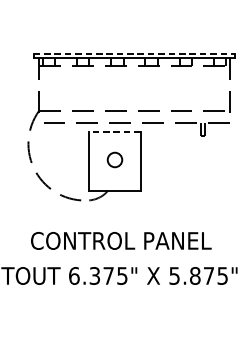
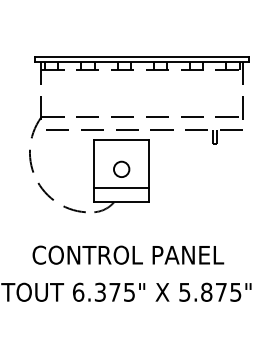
line: (134, 54) -> (142, 57), dashed -> solid
line: (114, 131) -> (121, 139), dashed -> solid
line: (114, 177) -> (121, 187), added

